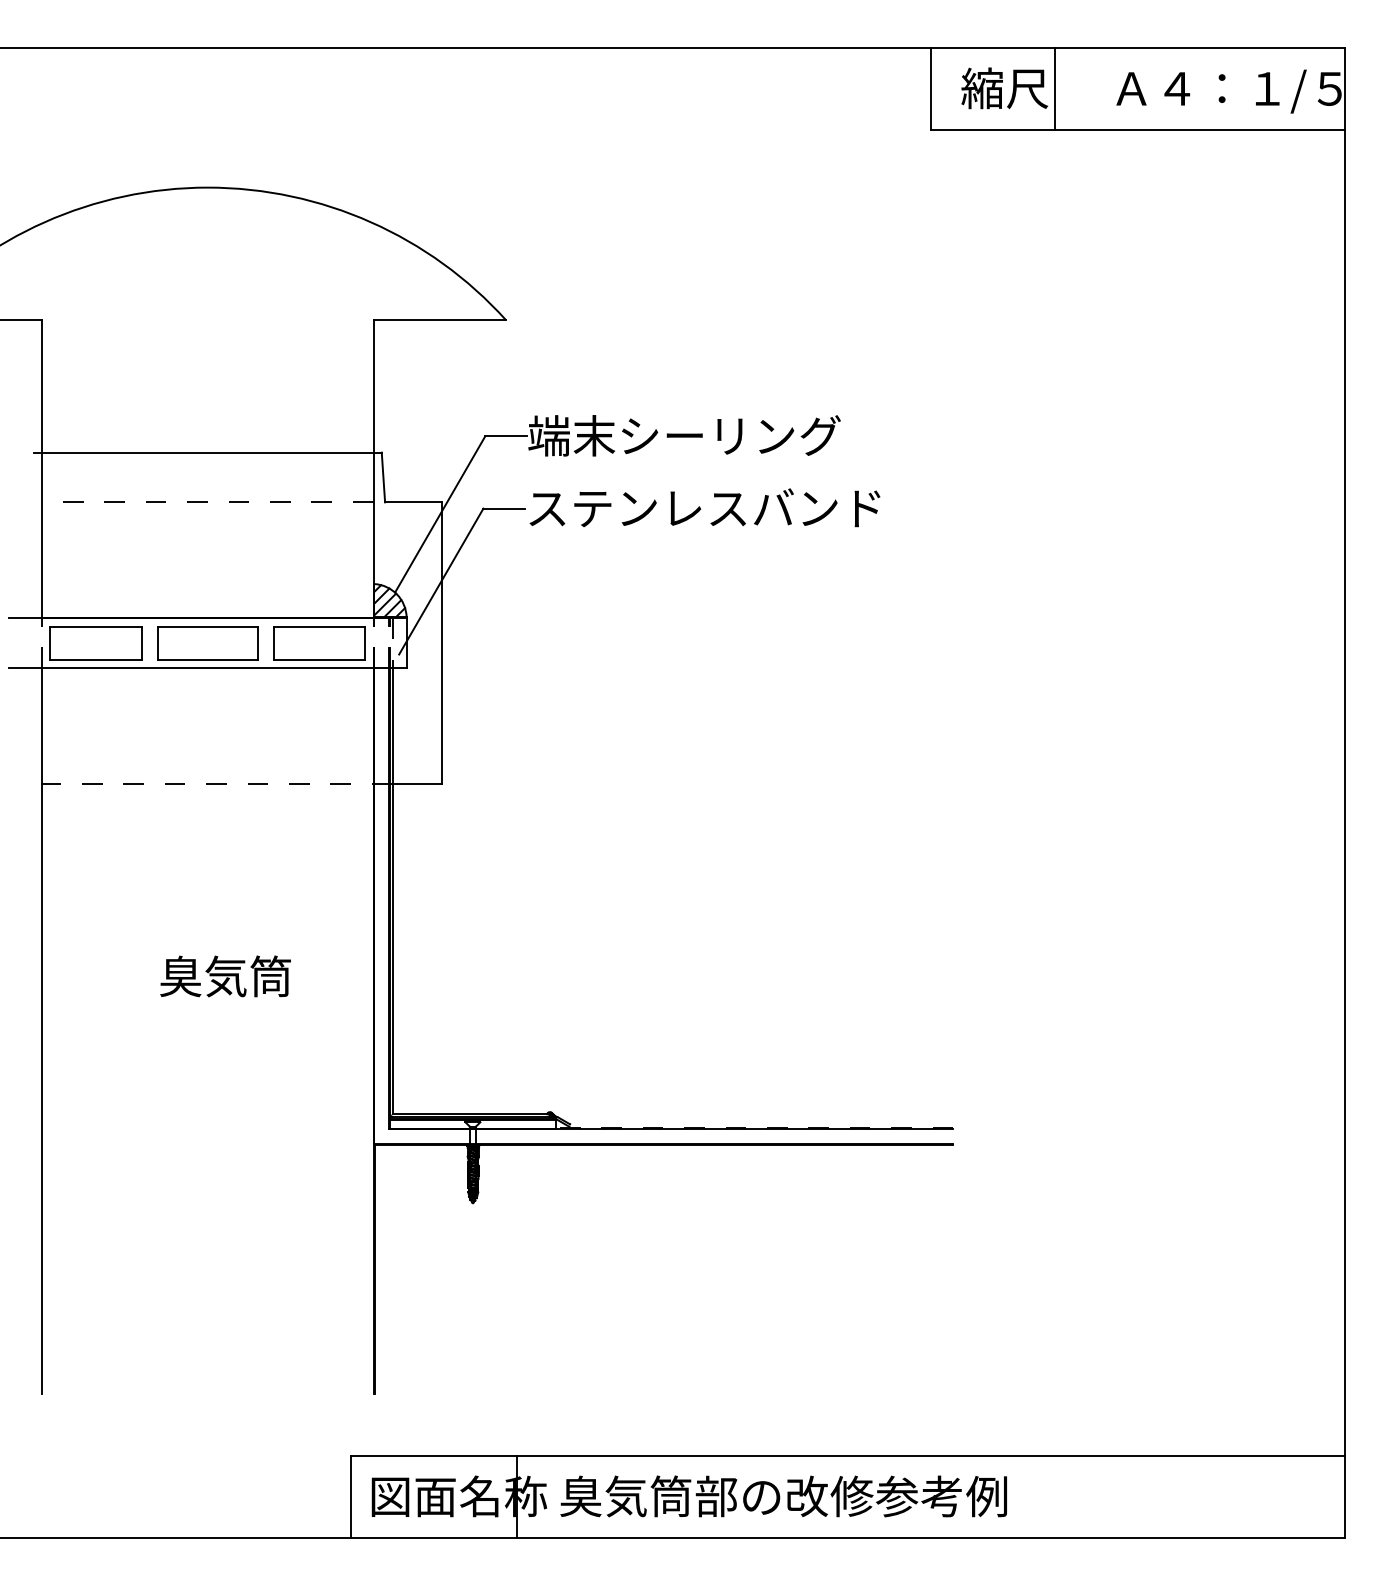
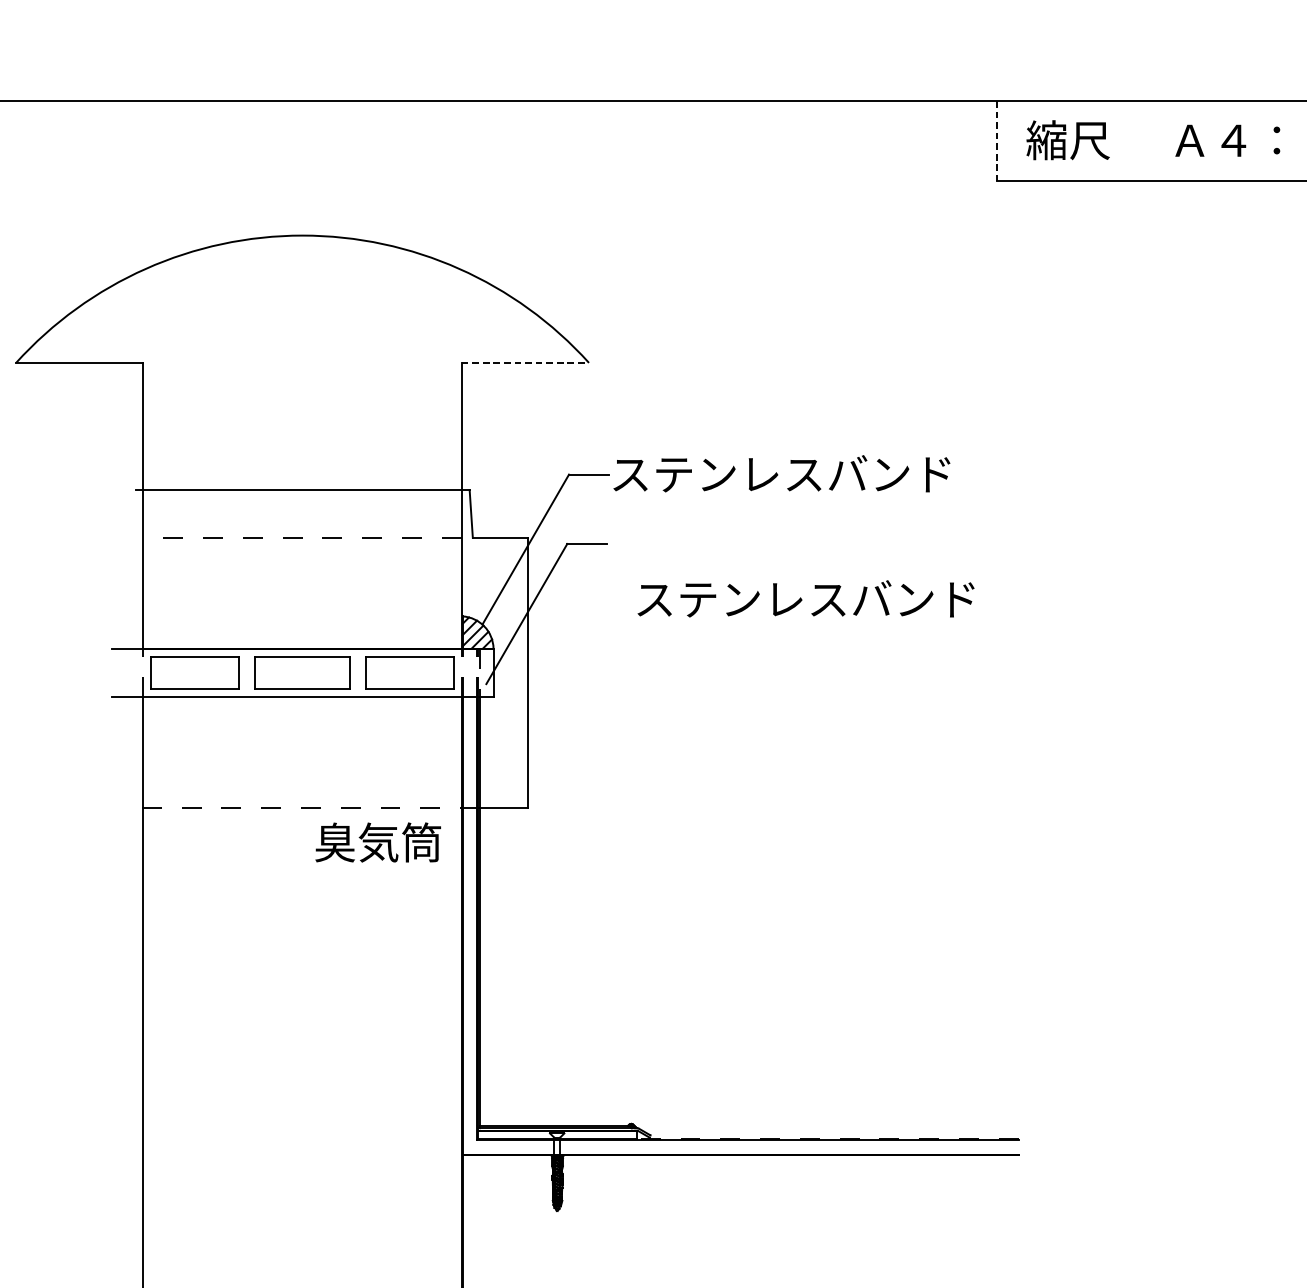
line: (1055, 88) -> (1116, 140), removed
line: (931, 89) -> (997, 141), solid -> dashed
line: (440, 320) -> (526, 363), solid -> dashed
text: (705, 435) -> (780, 473), 端末シーリング -> ステンレスバンド
text: (704, 507) -> (805, 598), moved
text: (225, 976) -> (378, 842), moved

